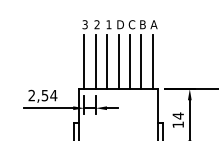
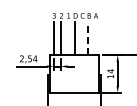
line: (106, 60) -> (67, 37), removed
line: (130, 60) -> (81, 37), removed
line: (141, 60) -> (88, 37), solid -> dashed
line: (153, 60) -> (95, 37), removed

